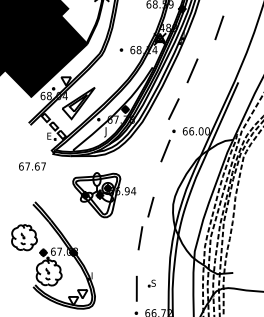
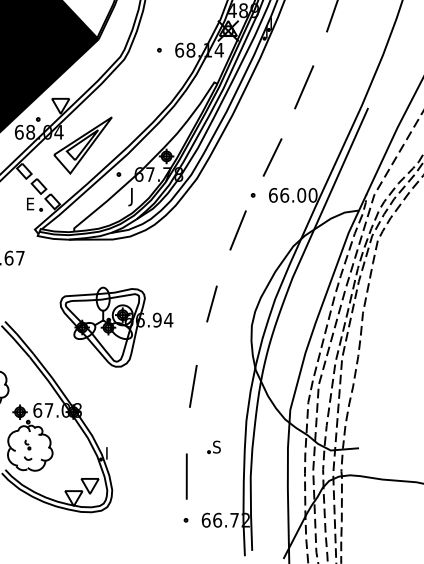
line: (192, 70) -> (304, 86), moved
line: (173, 108) -> (271, 156), moved
part: (104, 195) -> (116, 327), moved
line: (150, 206) -> (211, 302), moved
part: (151, 283) -> (213, 447), moved

